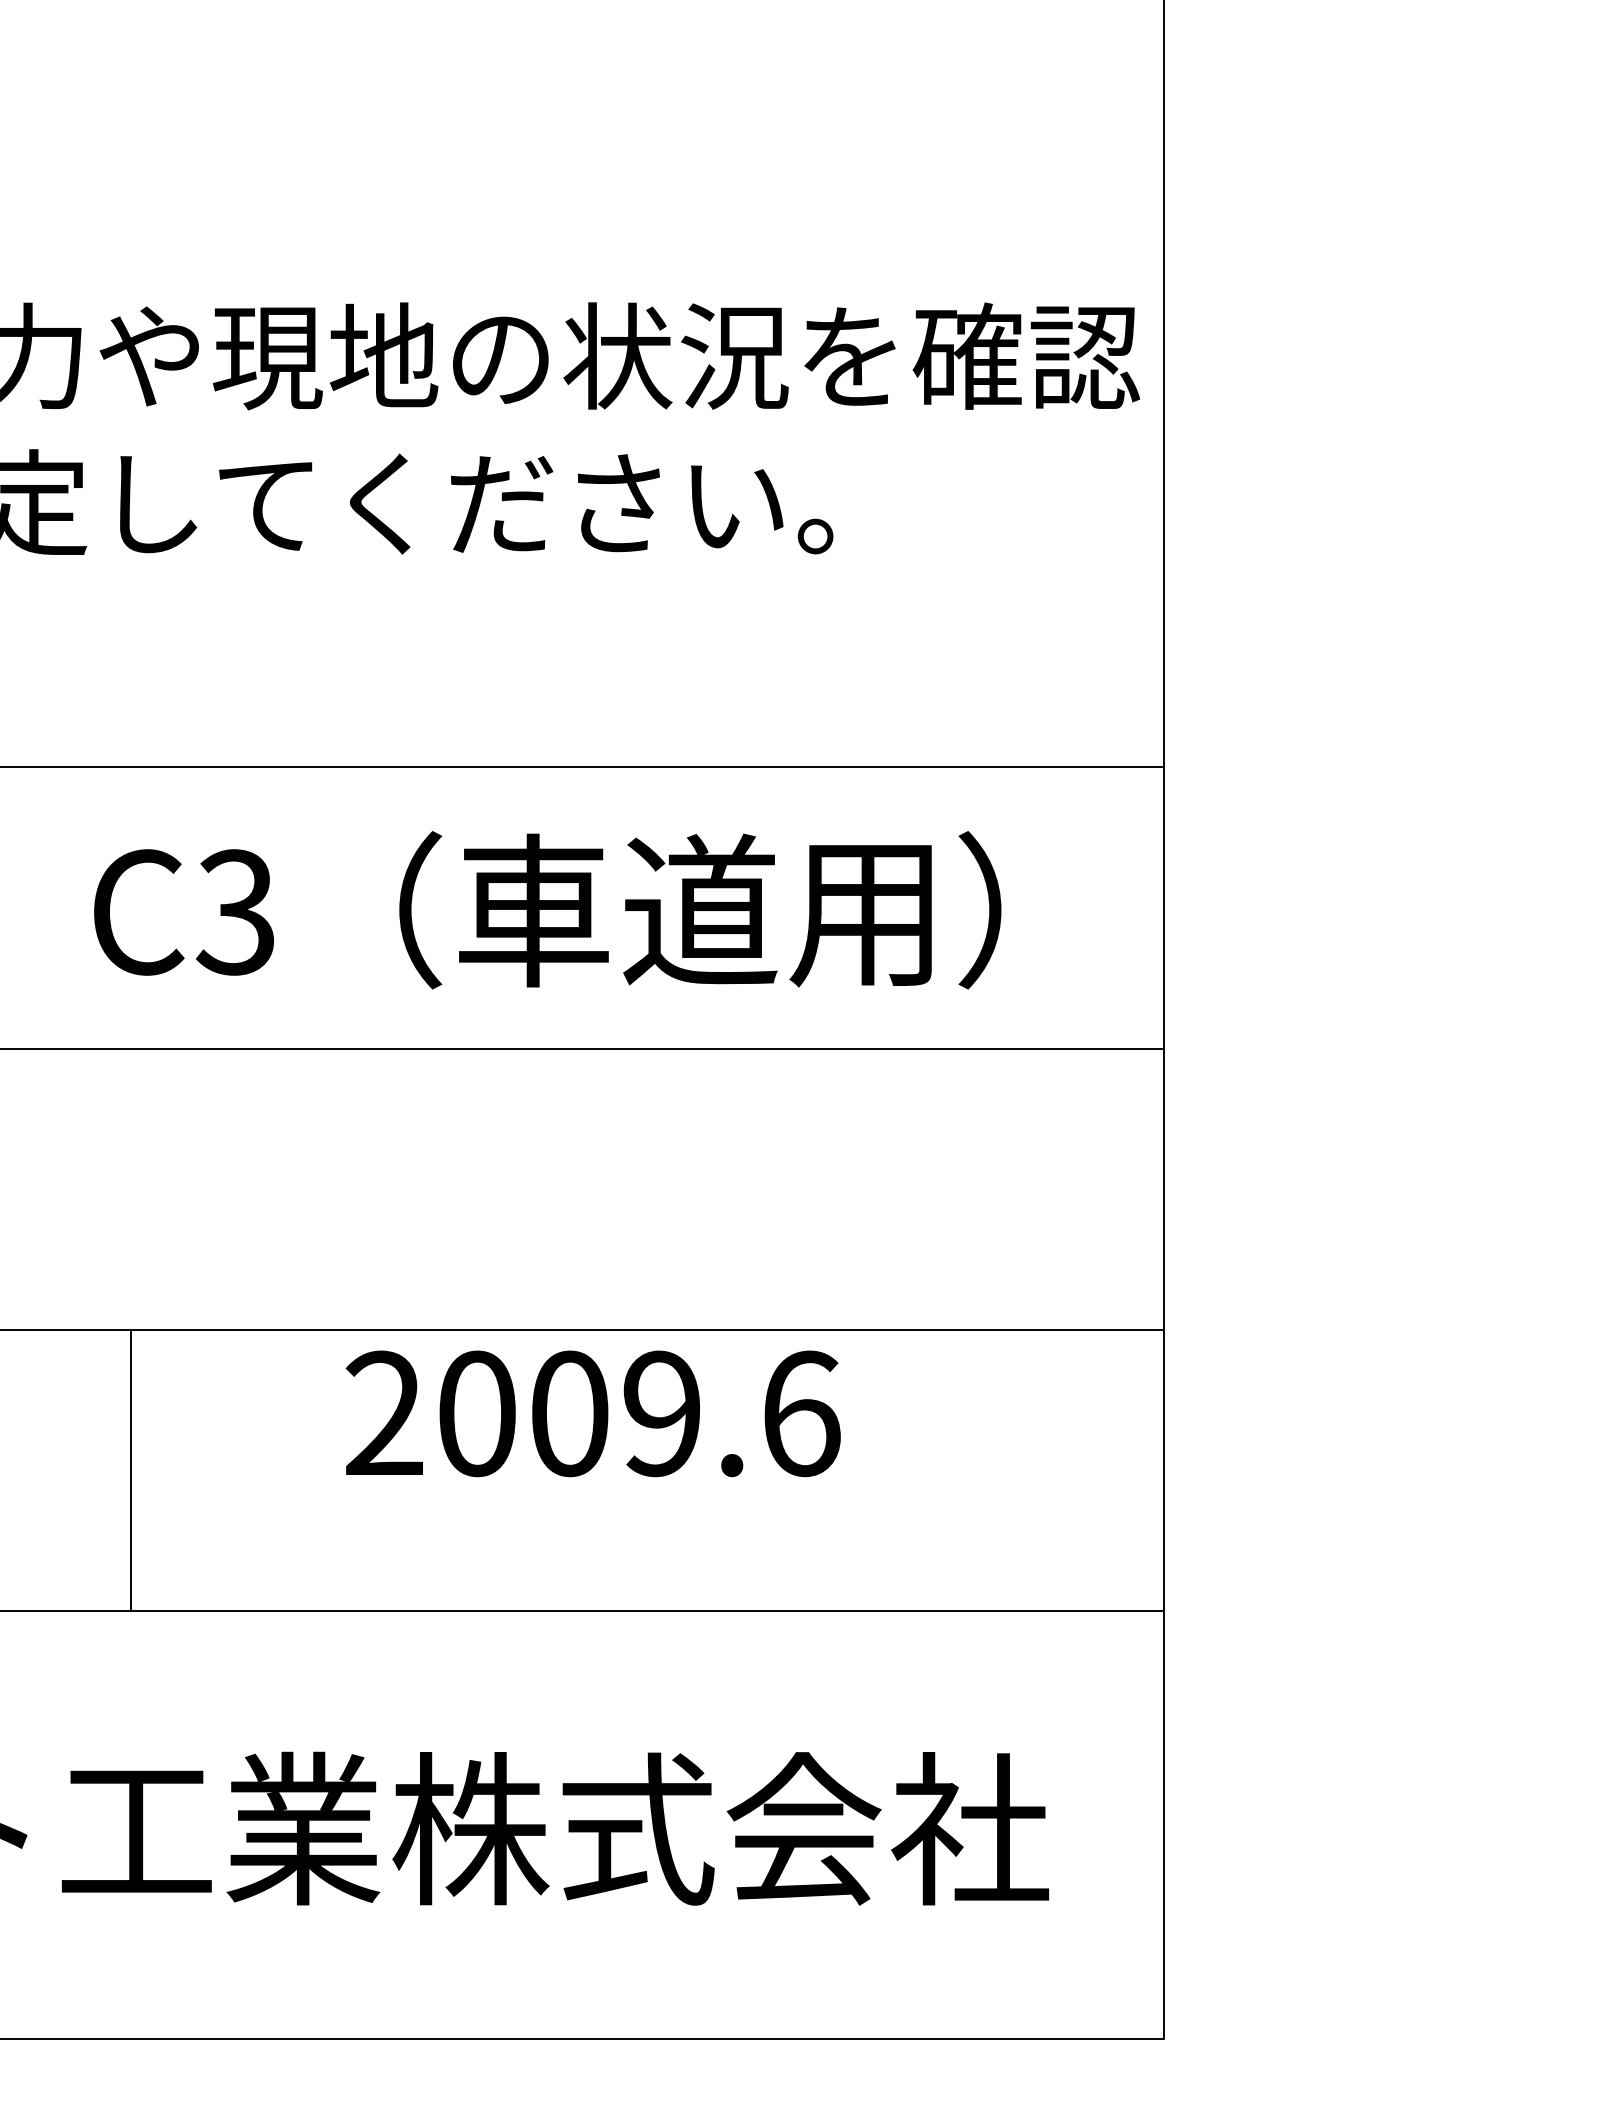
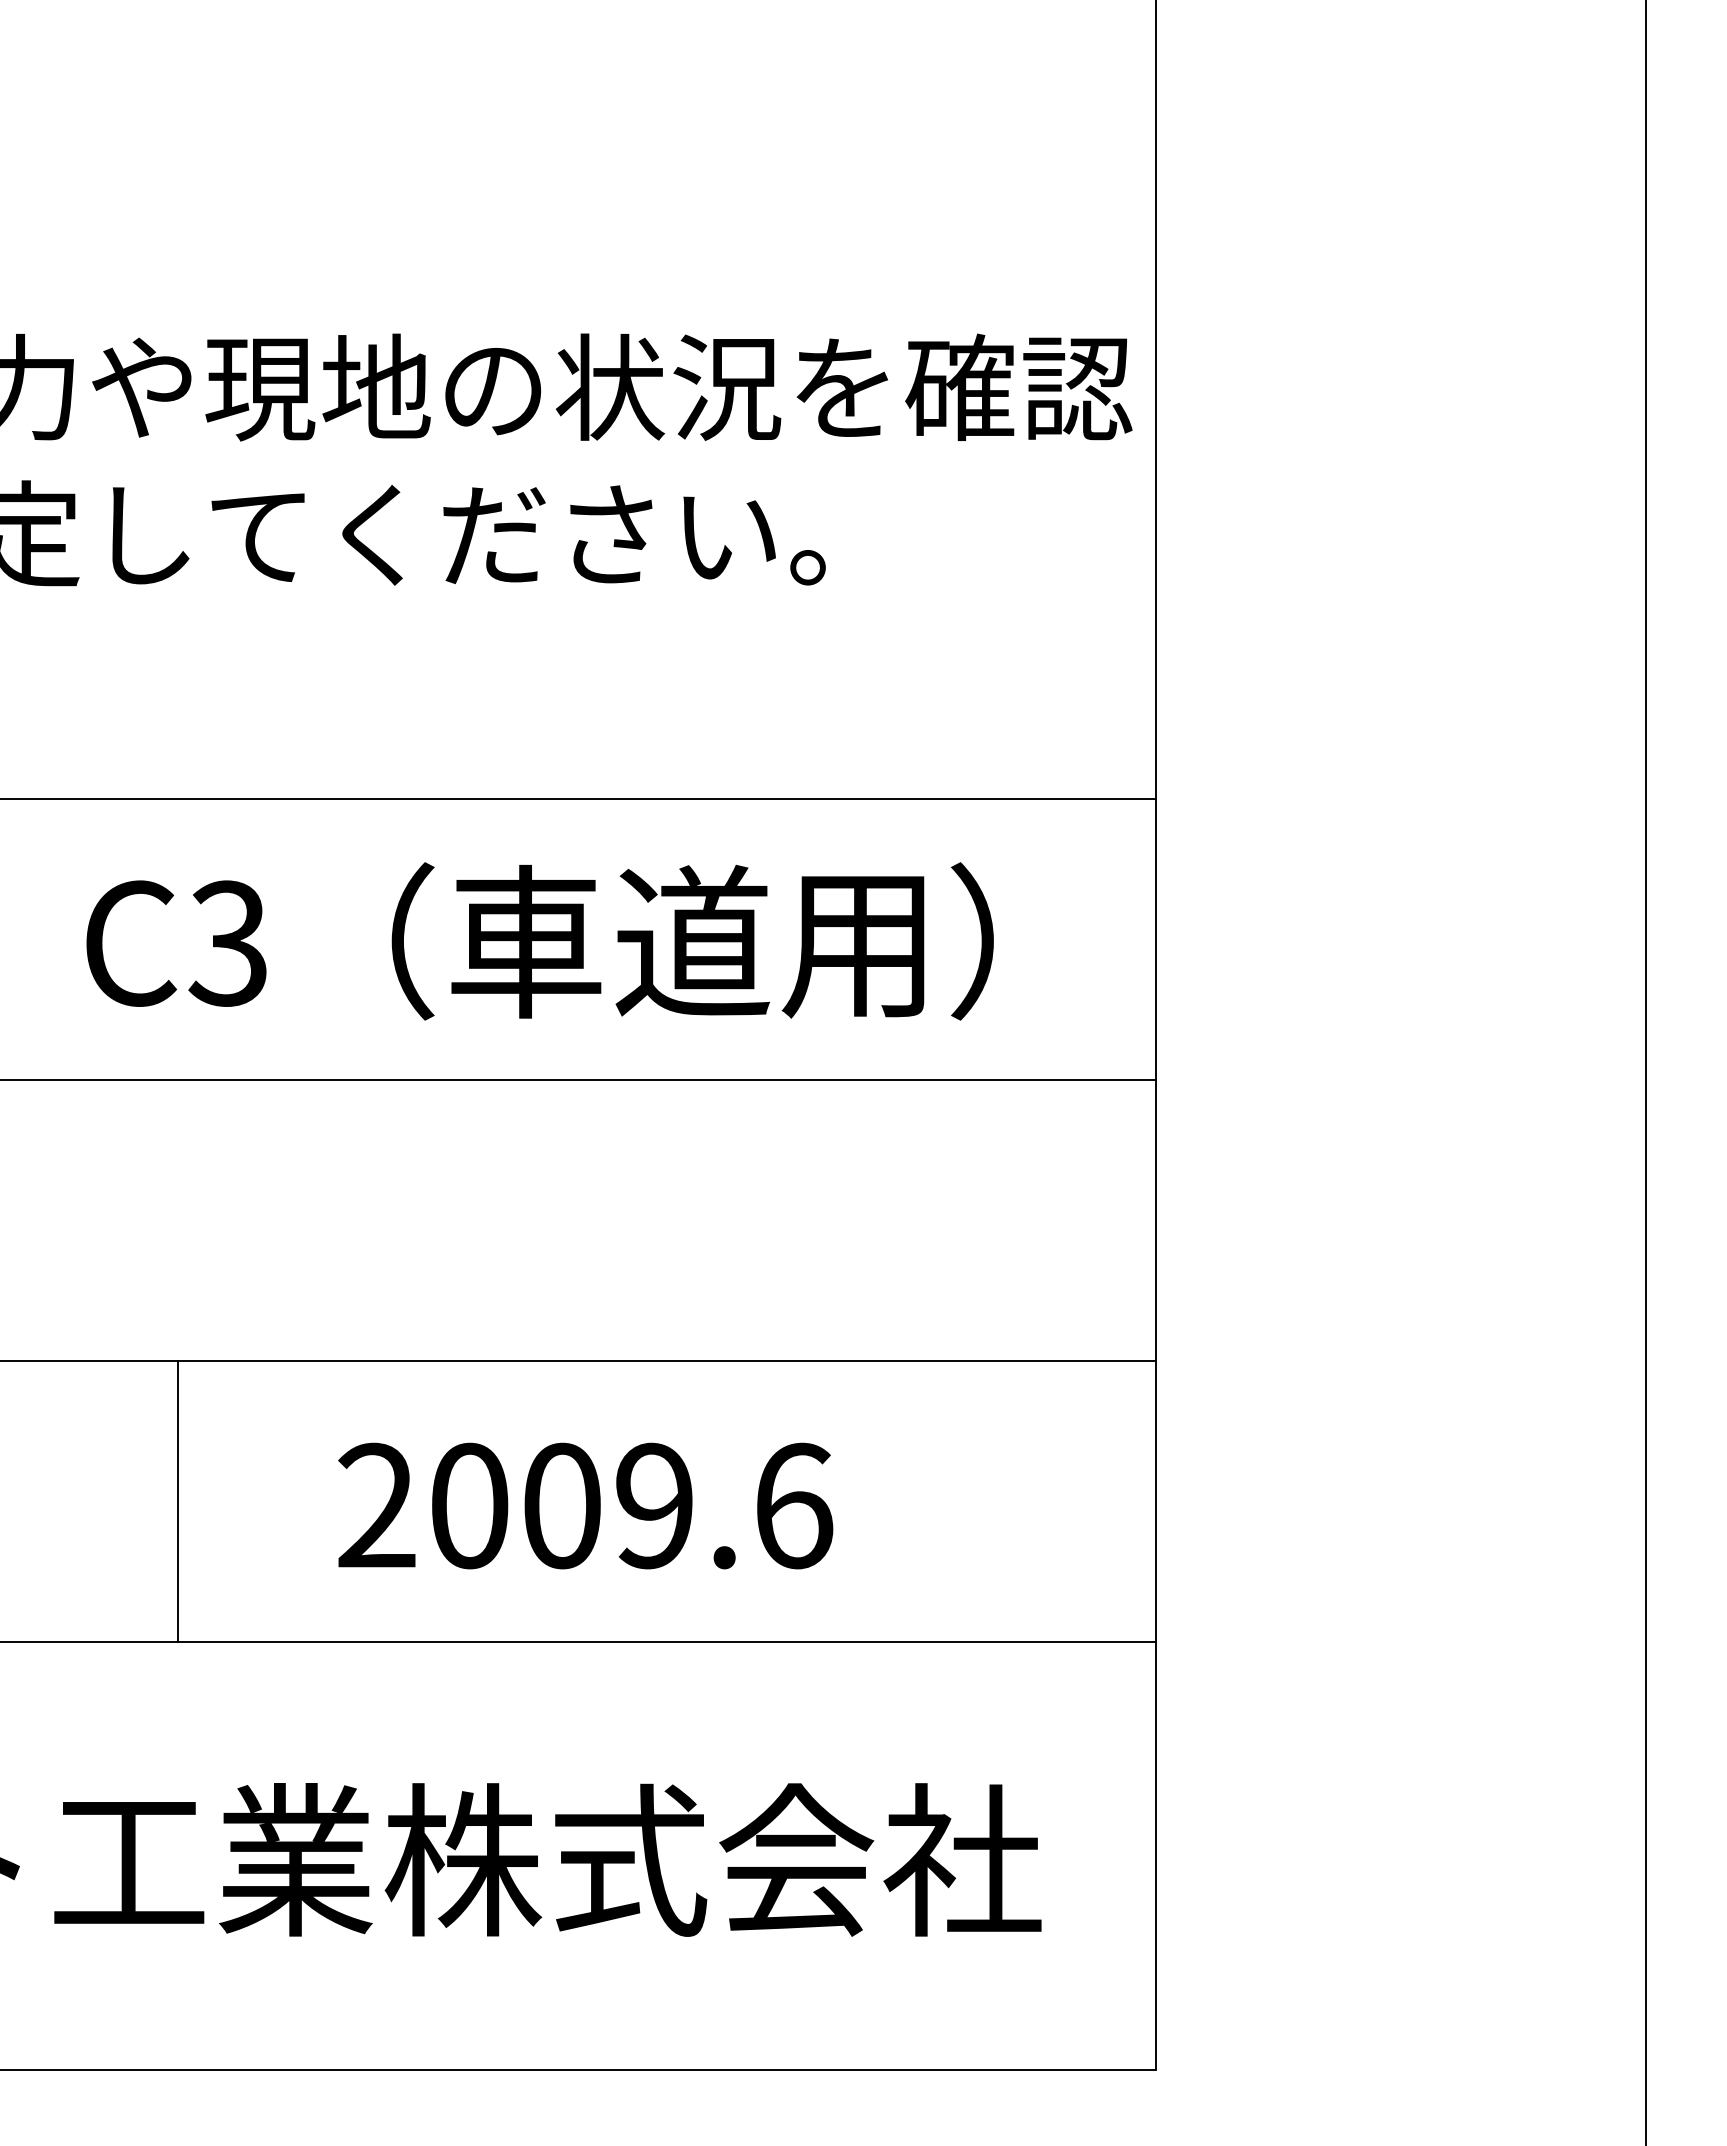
text: (593, 1413) -> (585, 1505), moved
line: (131, 1470) -> (178, 1501), moved

